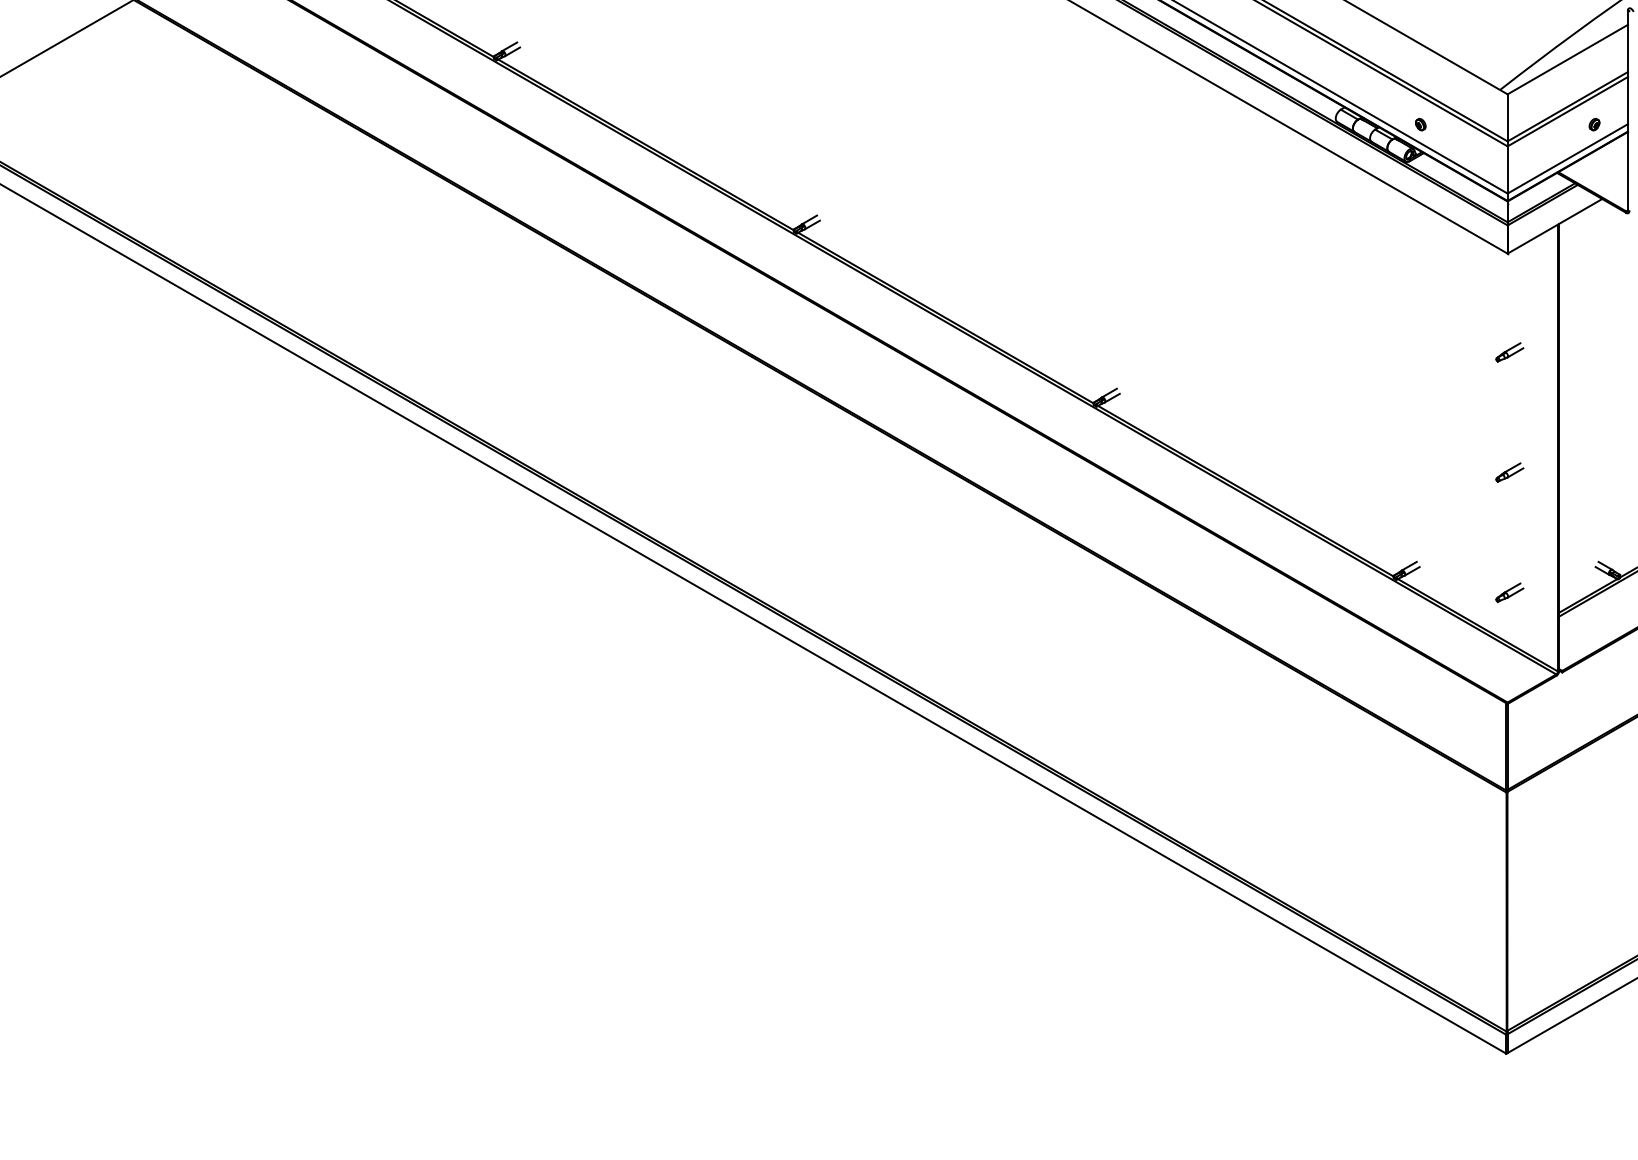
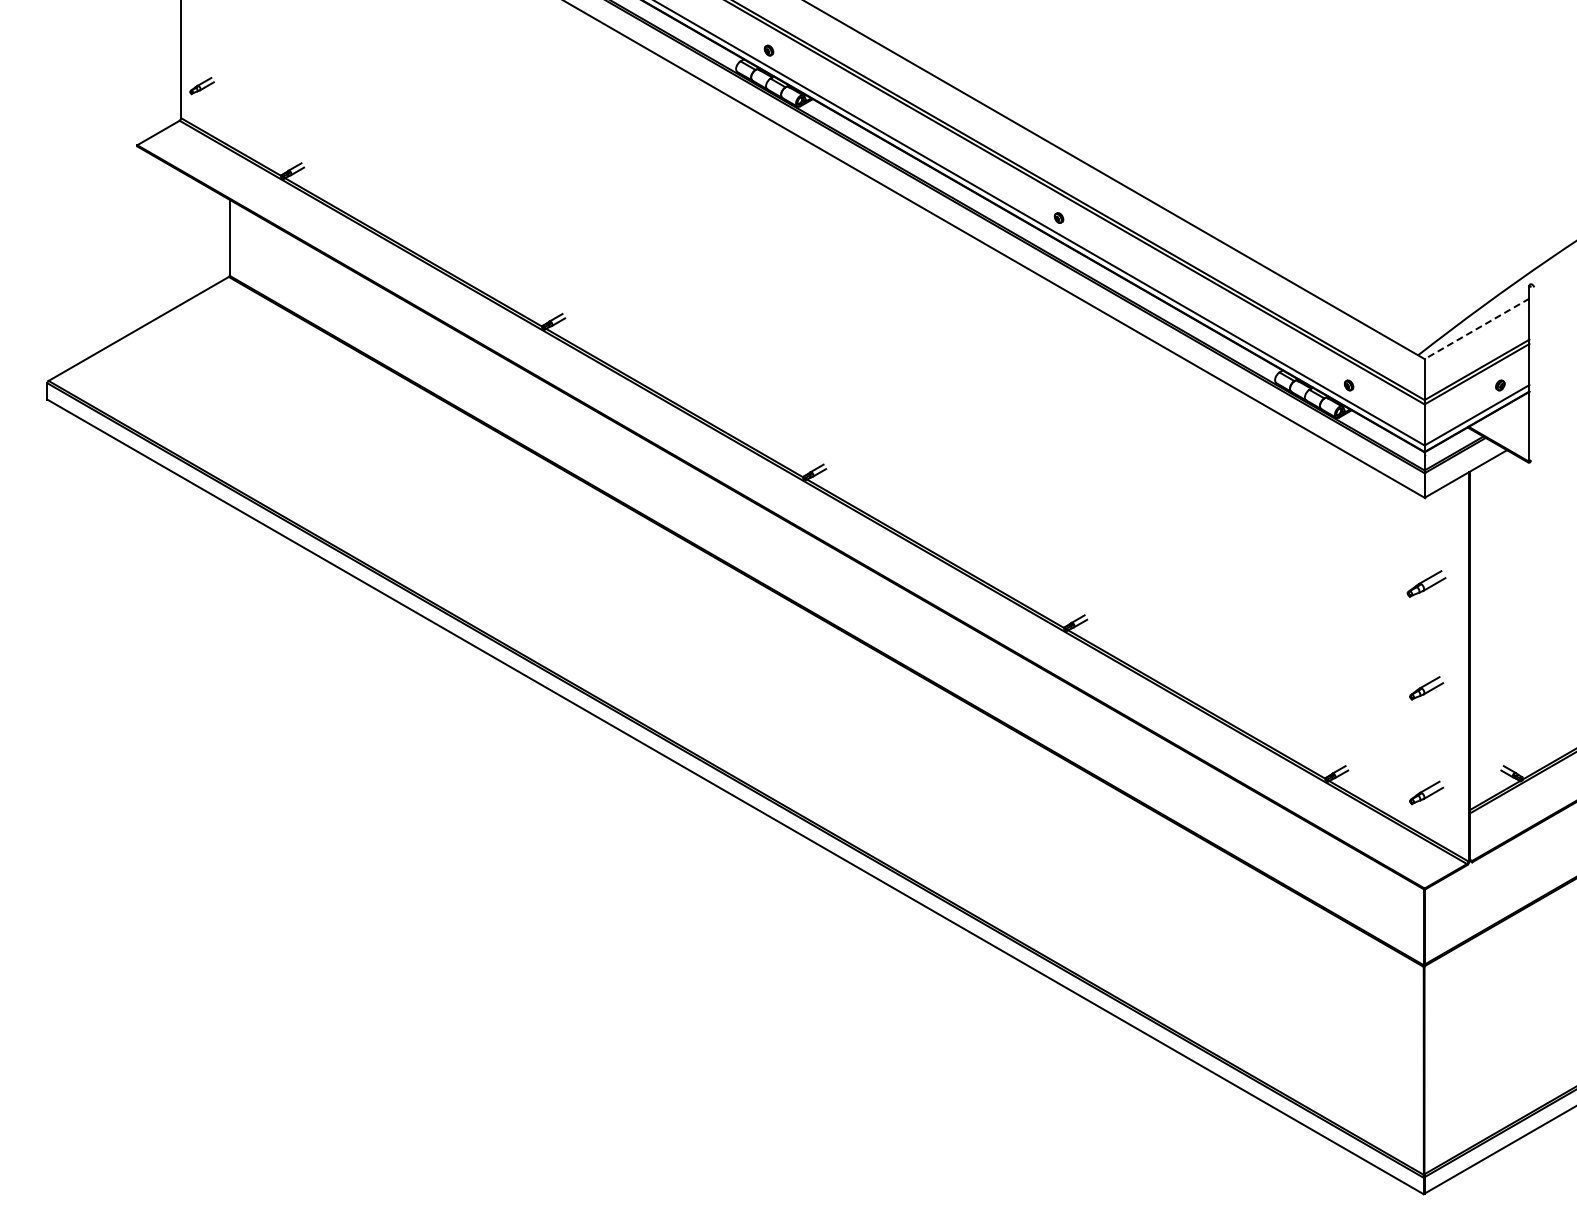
line: (1568, 59) -> (1477, 328), solid -> dashed
part: (1509, 352) -> (1426, 583), size x1.6
part: (1509, 472) -> (1426, 688), size x1.4
part: (1509, 592) -> (1426, 792), size x1.4

